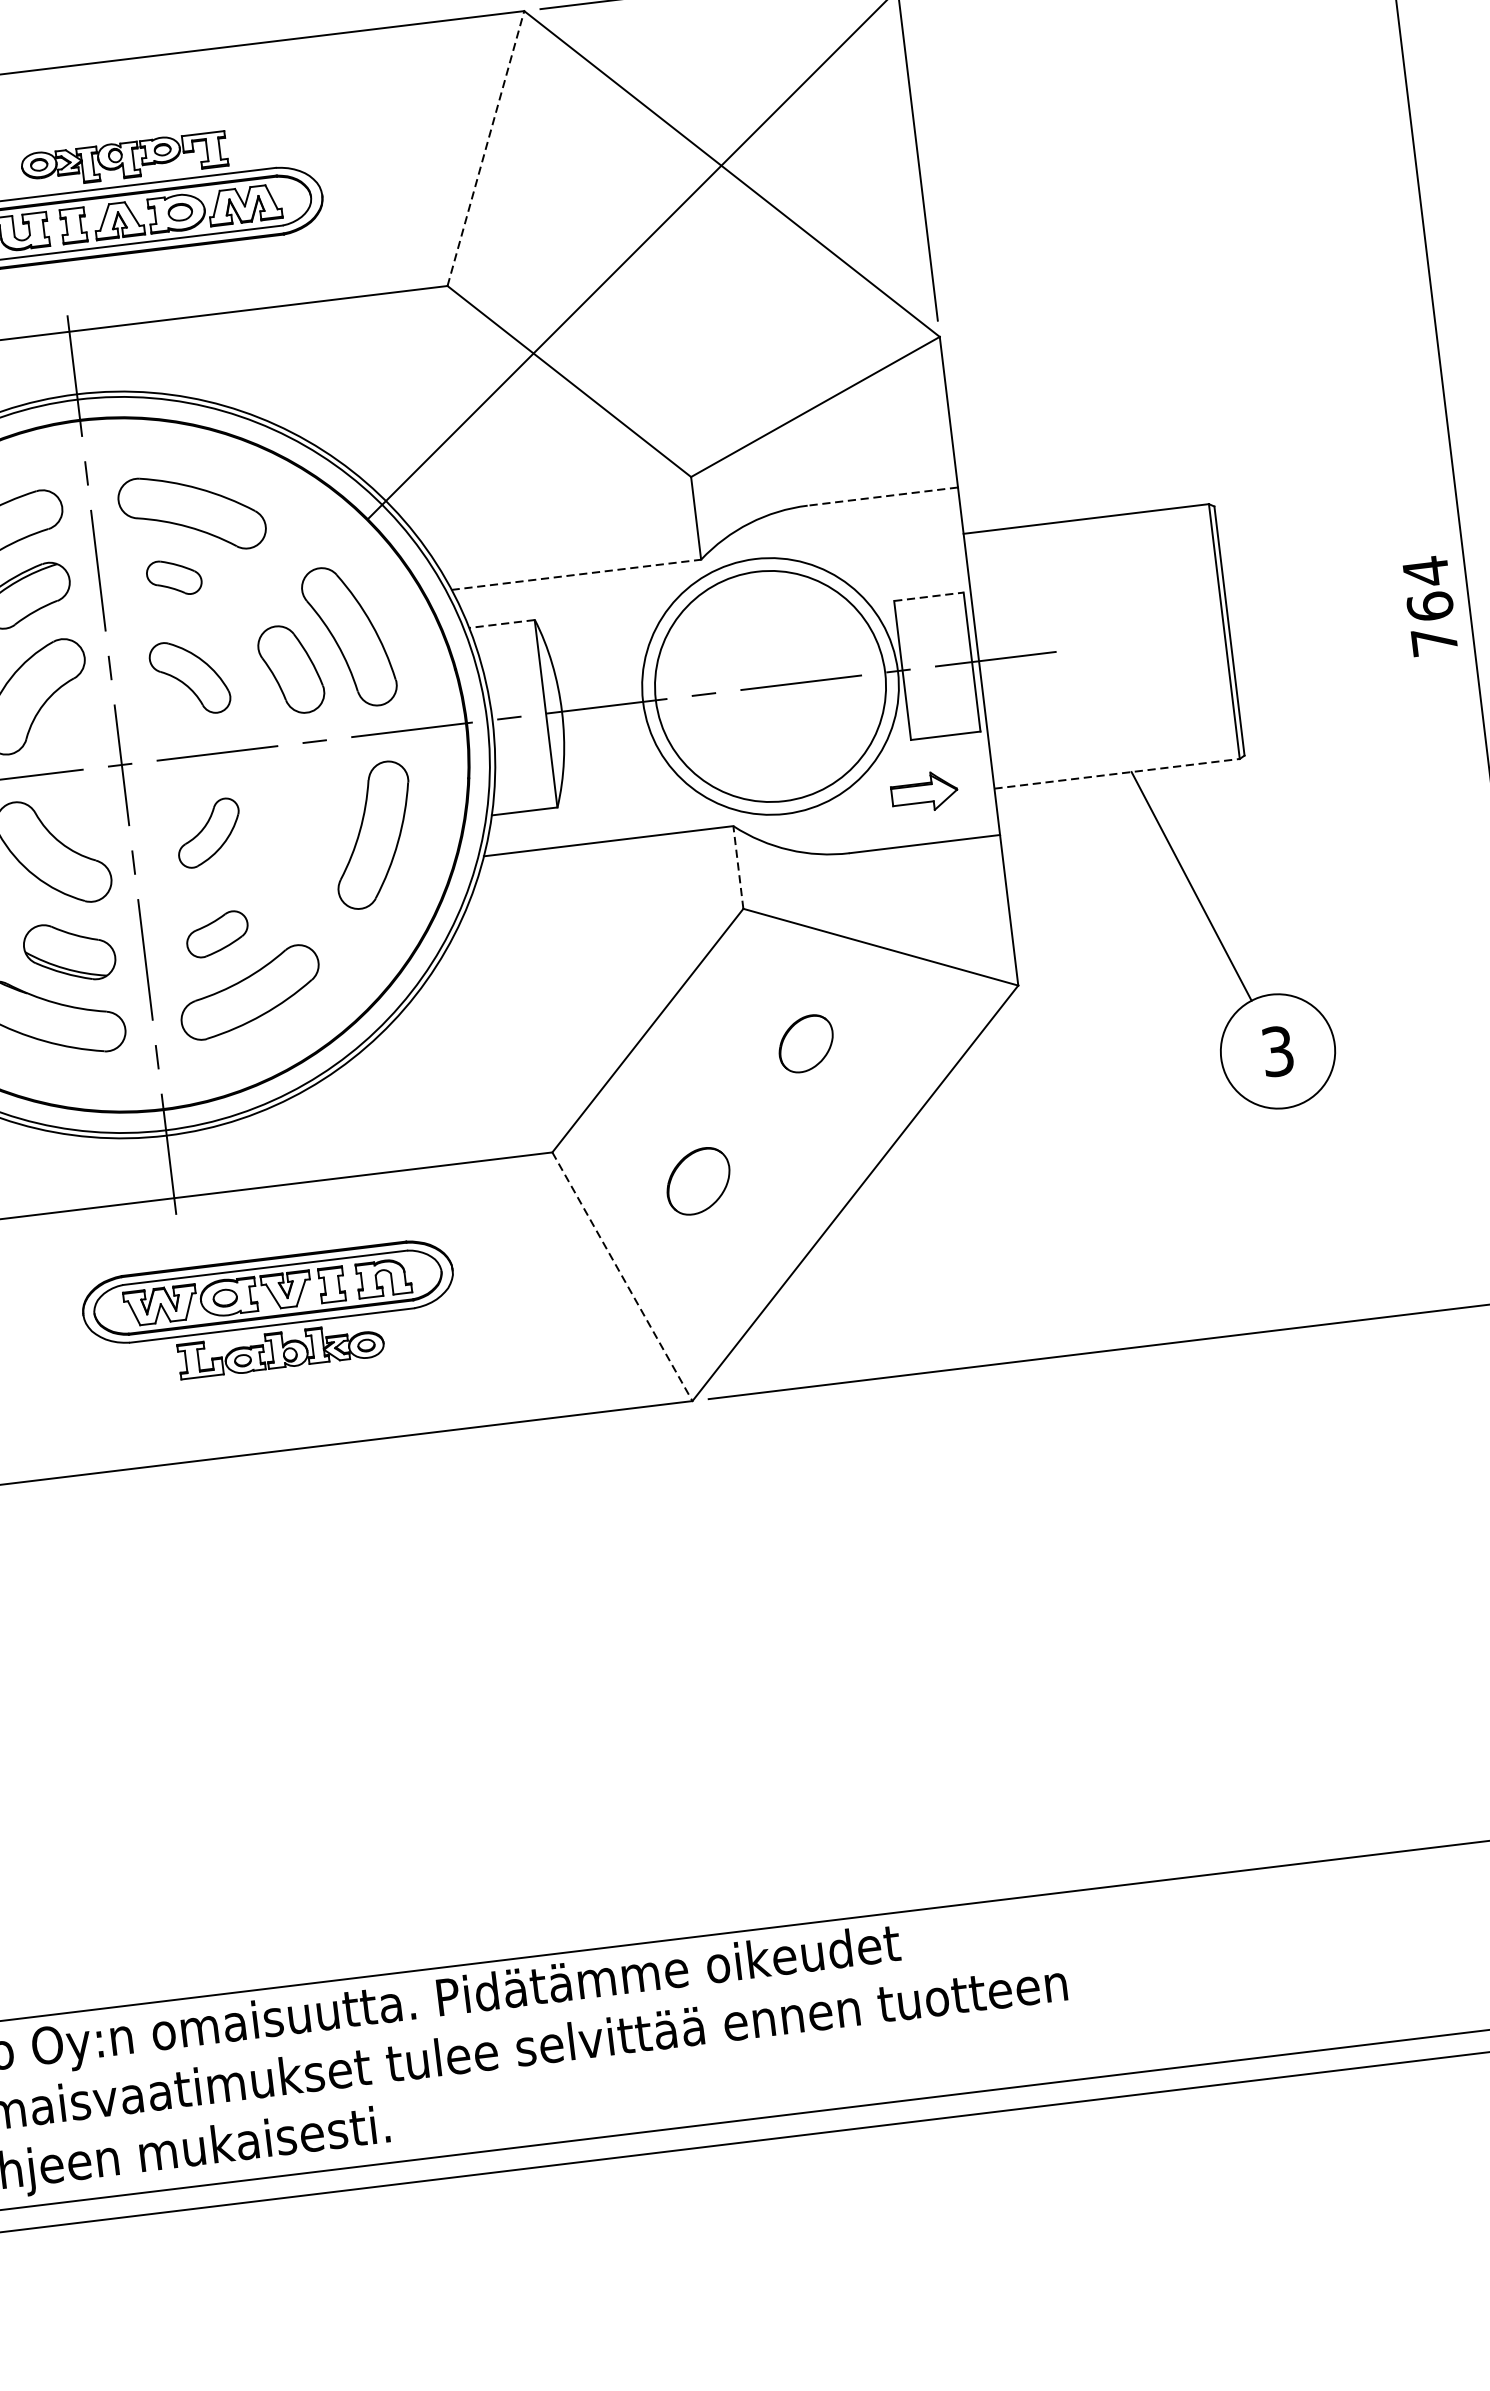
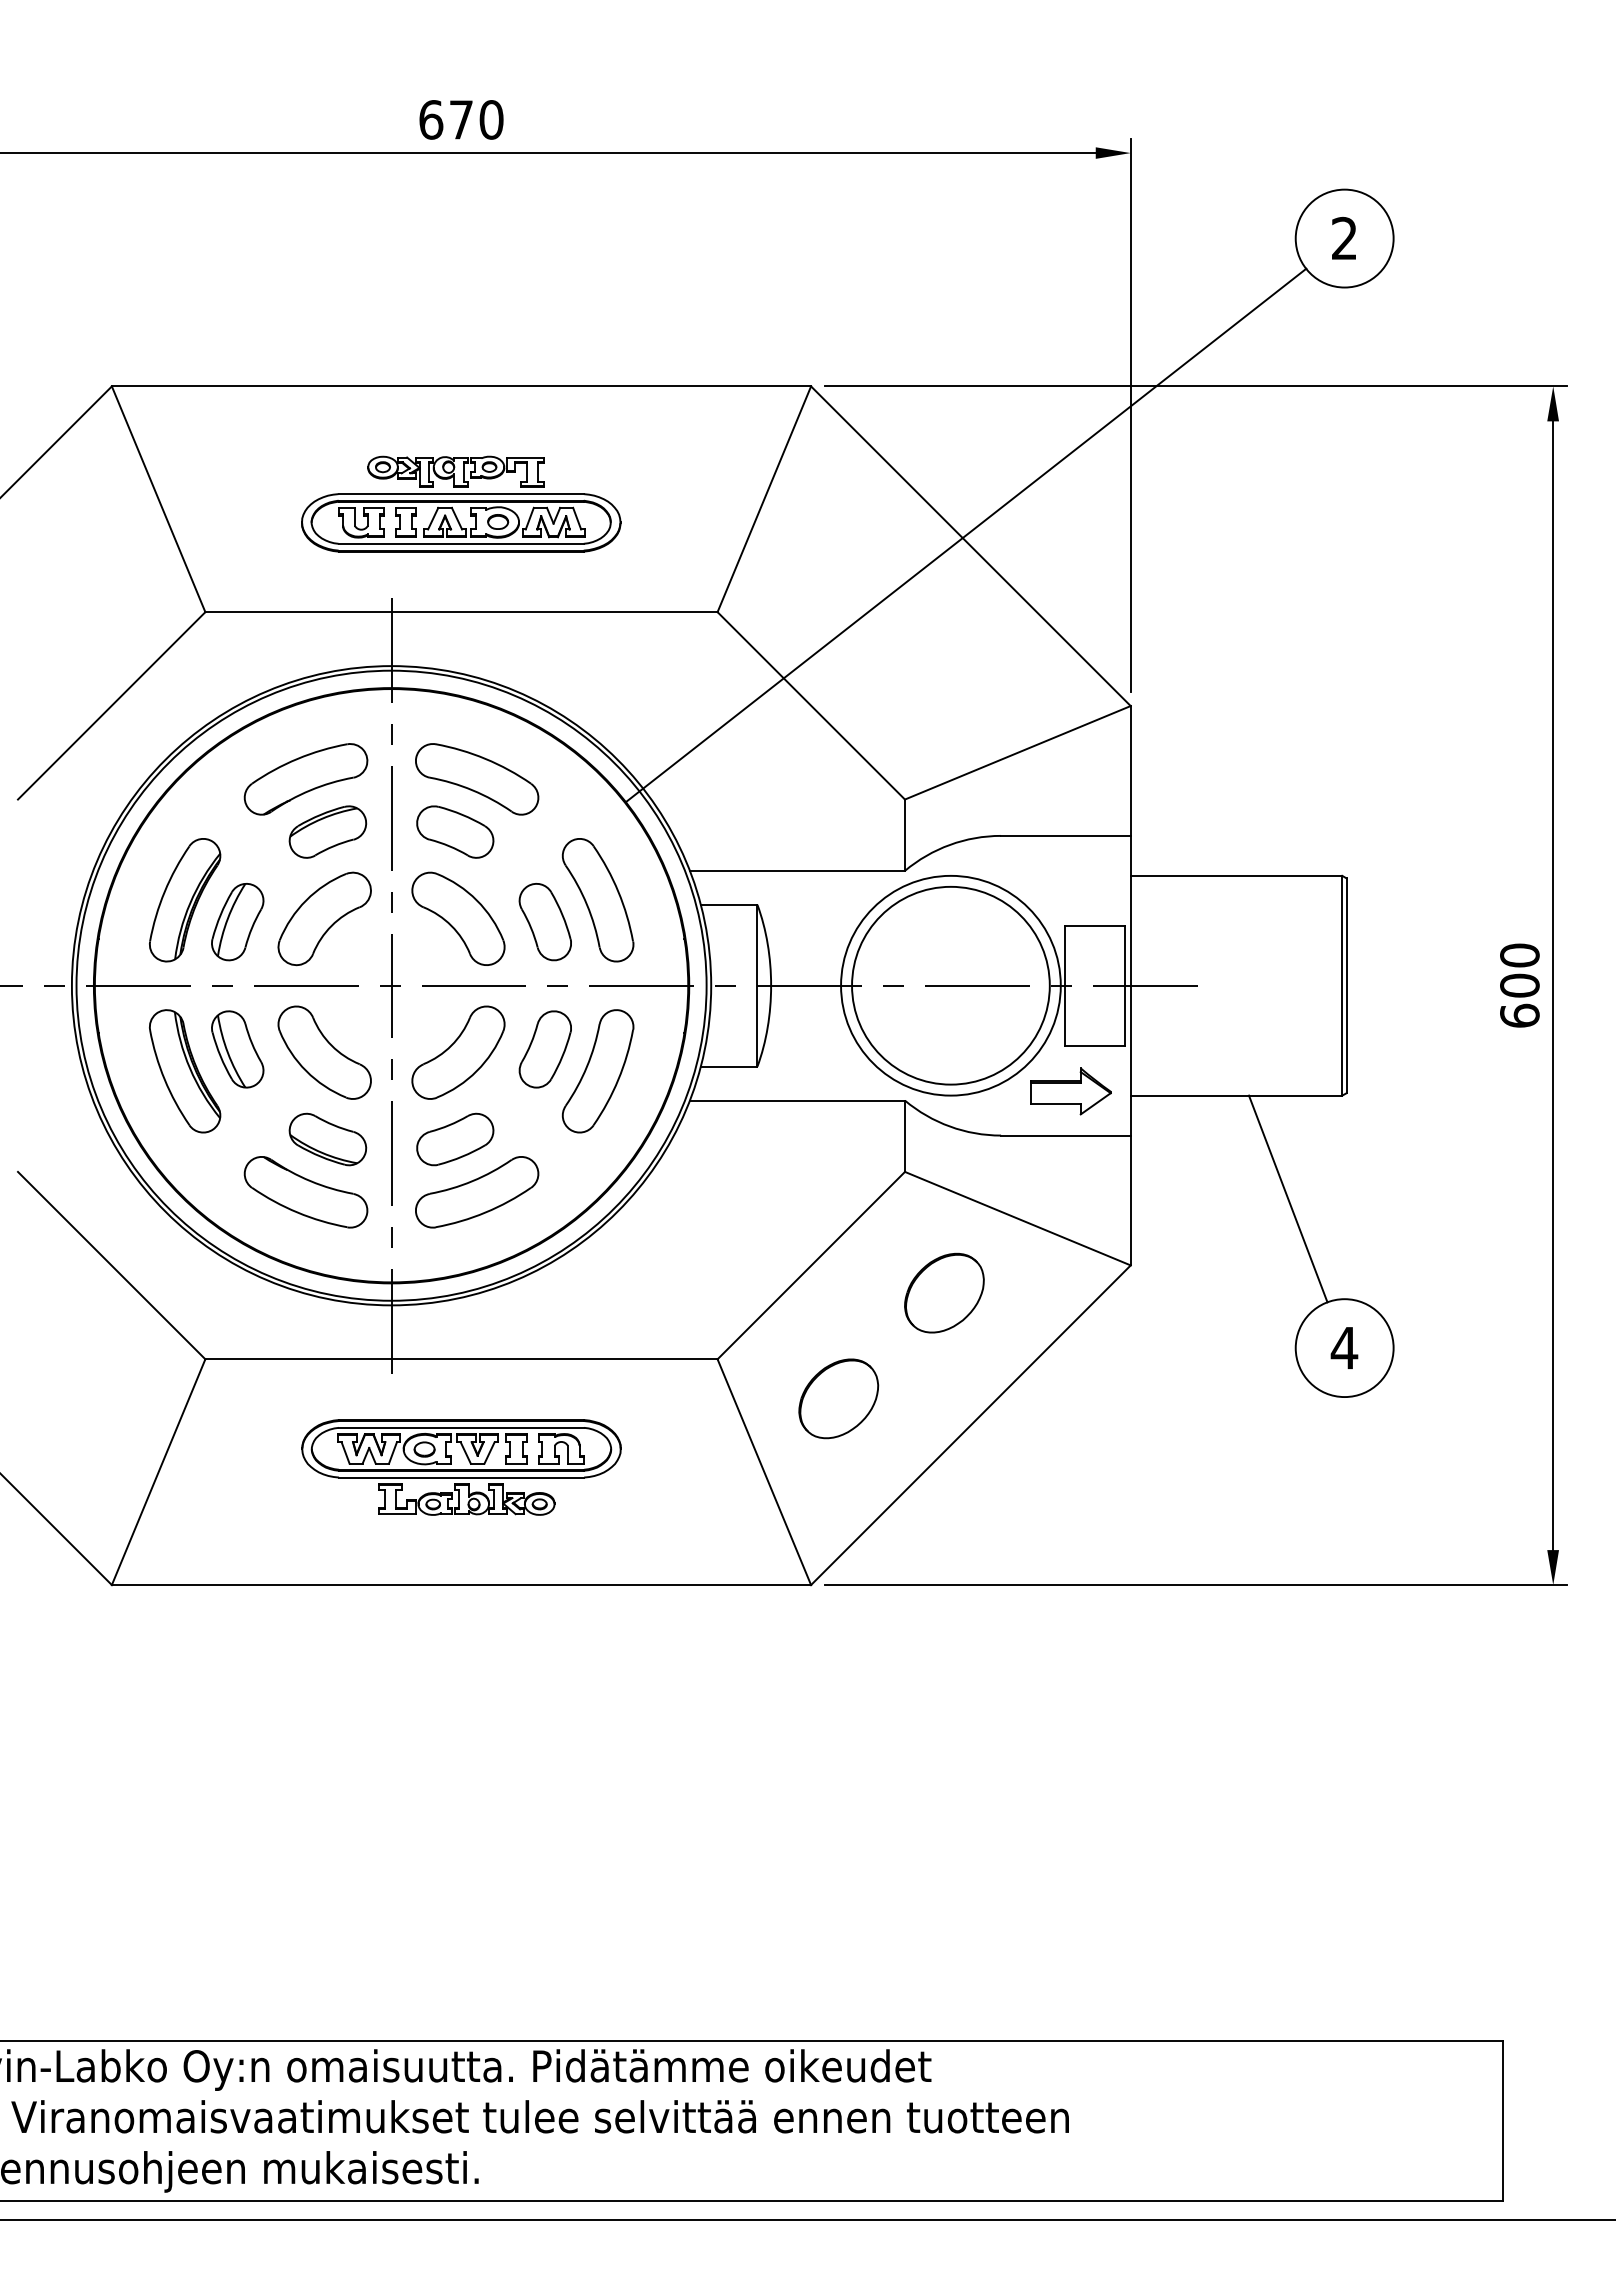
line: (485, 147) -> (764, 498), dashed -> solid
line: (882, 496) -> (1065, 835), dashed -> solid
line: (576, 574) -> (797, 870), dashed -> solid
part: (174, 577) -> (455, 831), size x1.67
line: (928, 596) -> (1094, 925), dashed -> solid
text: (1429, 606) -> (1519, 985), 764 -> 600
line: (501, 624) -> (728, 905), dashed -> solid
part: (190, 677) -> (458, 918), size x1.43
line: (1117, 773) -> (1236, 1095), dashed -> solid
part: (924, 792) -> (1070, 1091), size x1.43
part: (308, 817) -> (544, 1049), added
part: (208, 833) -> (458, 1052), size x1.67
line: (737, 867) -> (904, 1136), dashed -> solid
part: (217, 934) -> (455, 1139), size x1.43
part: (806, 1043) -> (944, 1292), size x1.67
text: (1277, 1050) -> (1344, 1347), 3 -> 4
part: (698, 1180) -> (838, 1398), size x1.43
line: (622, 1277) -> (764, 1472), dashed -> solid

